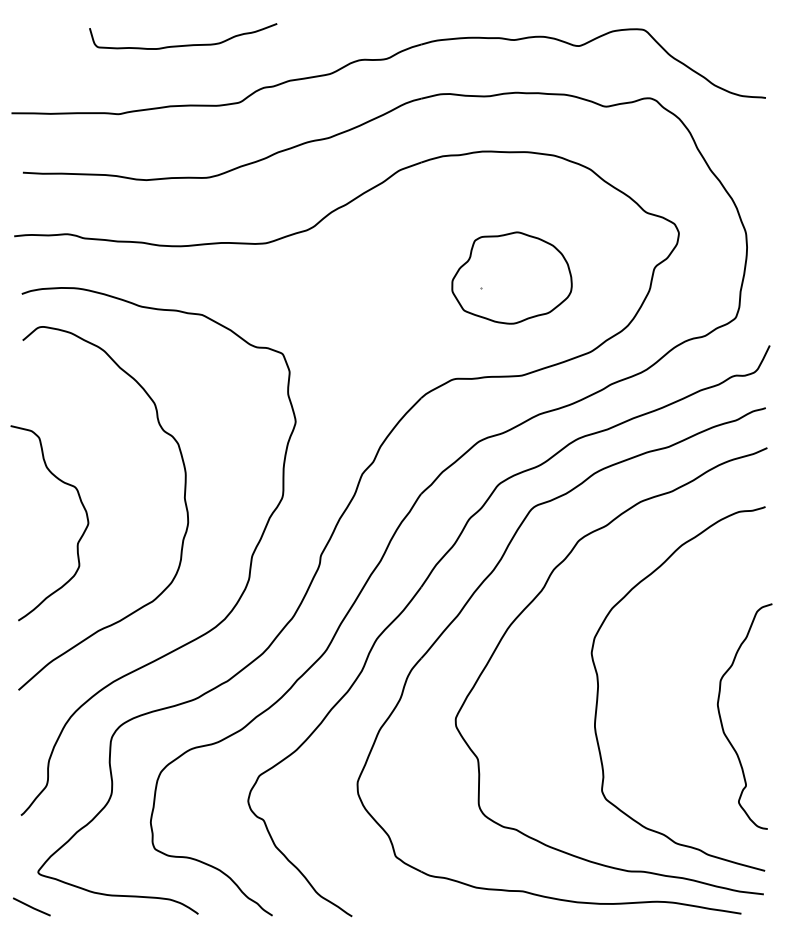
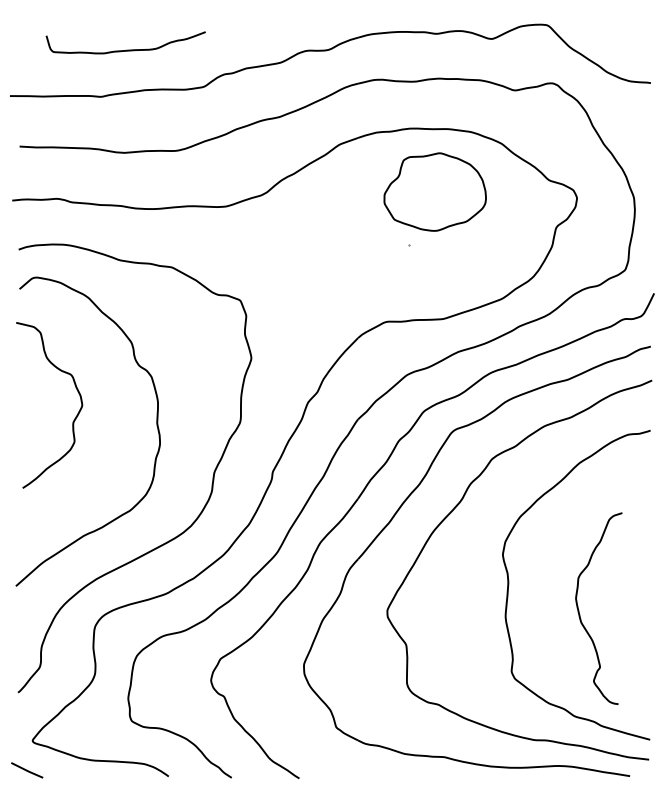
curve: (183, 44) -> (126, 49), moved
part: (511, 277) -> (434, 191), moved
curve: (79, 538) -> (74, 418), moved
curve: (723, 723) -> (580, 614), moved

